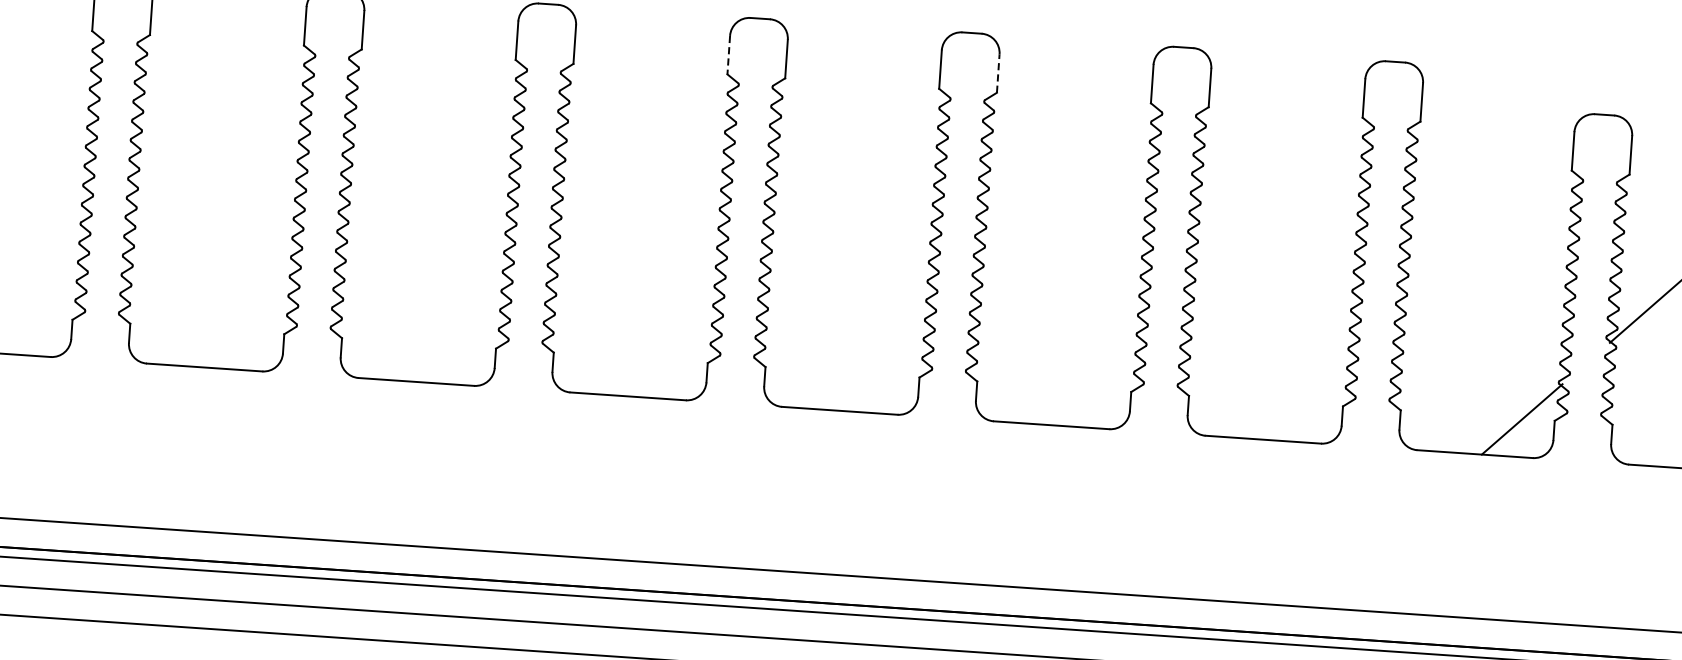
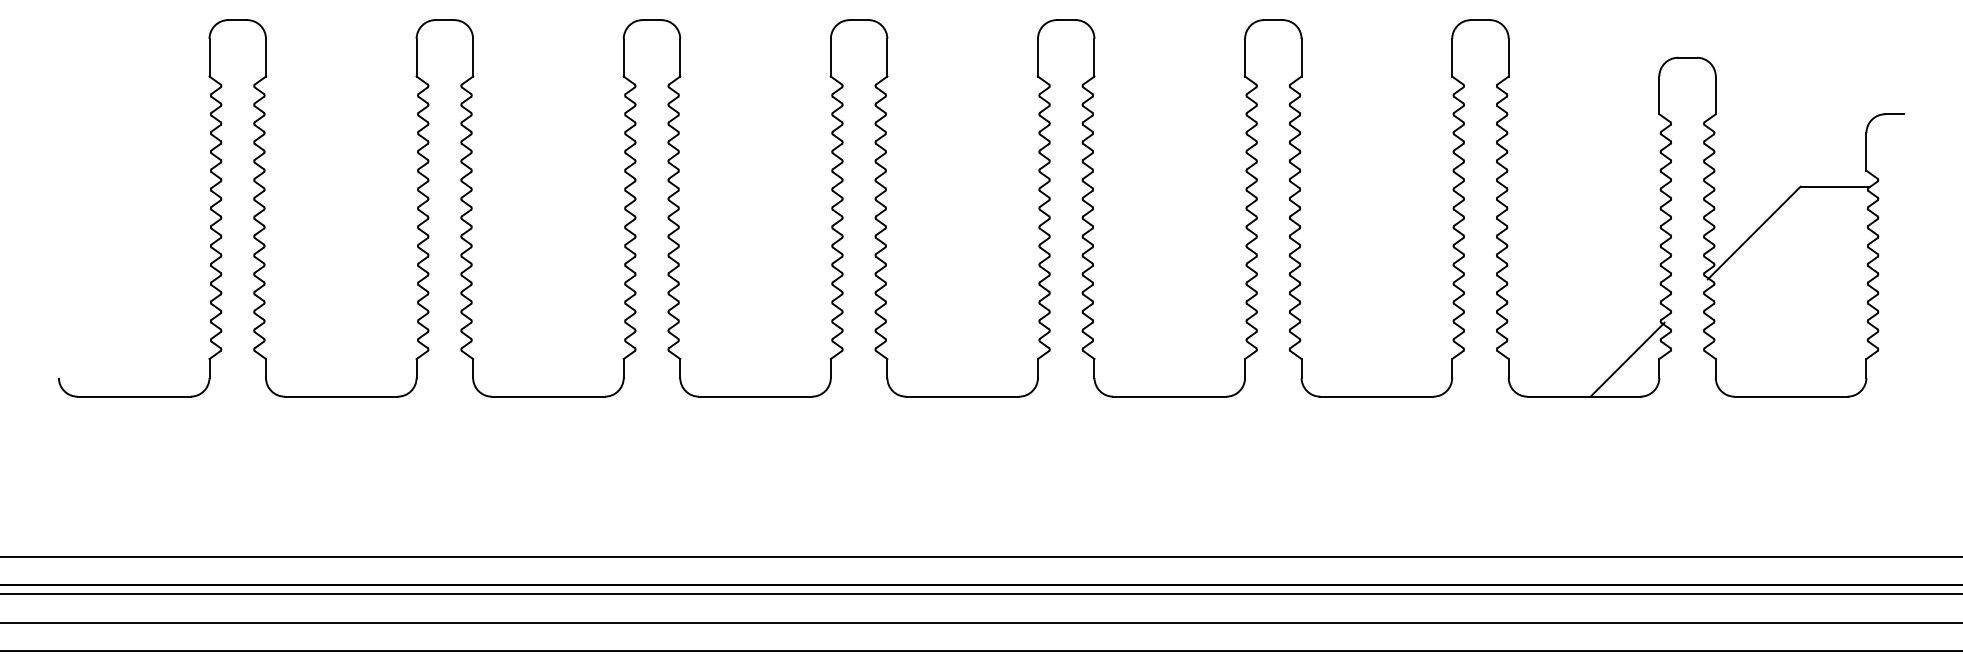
line: (728, 54) -> (830, 57), dashed -> solid
line: (998, 73) -> (1094, 57), dashed -> solid

